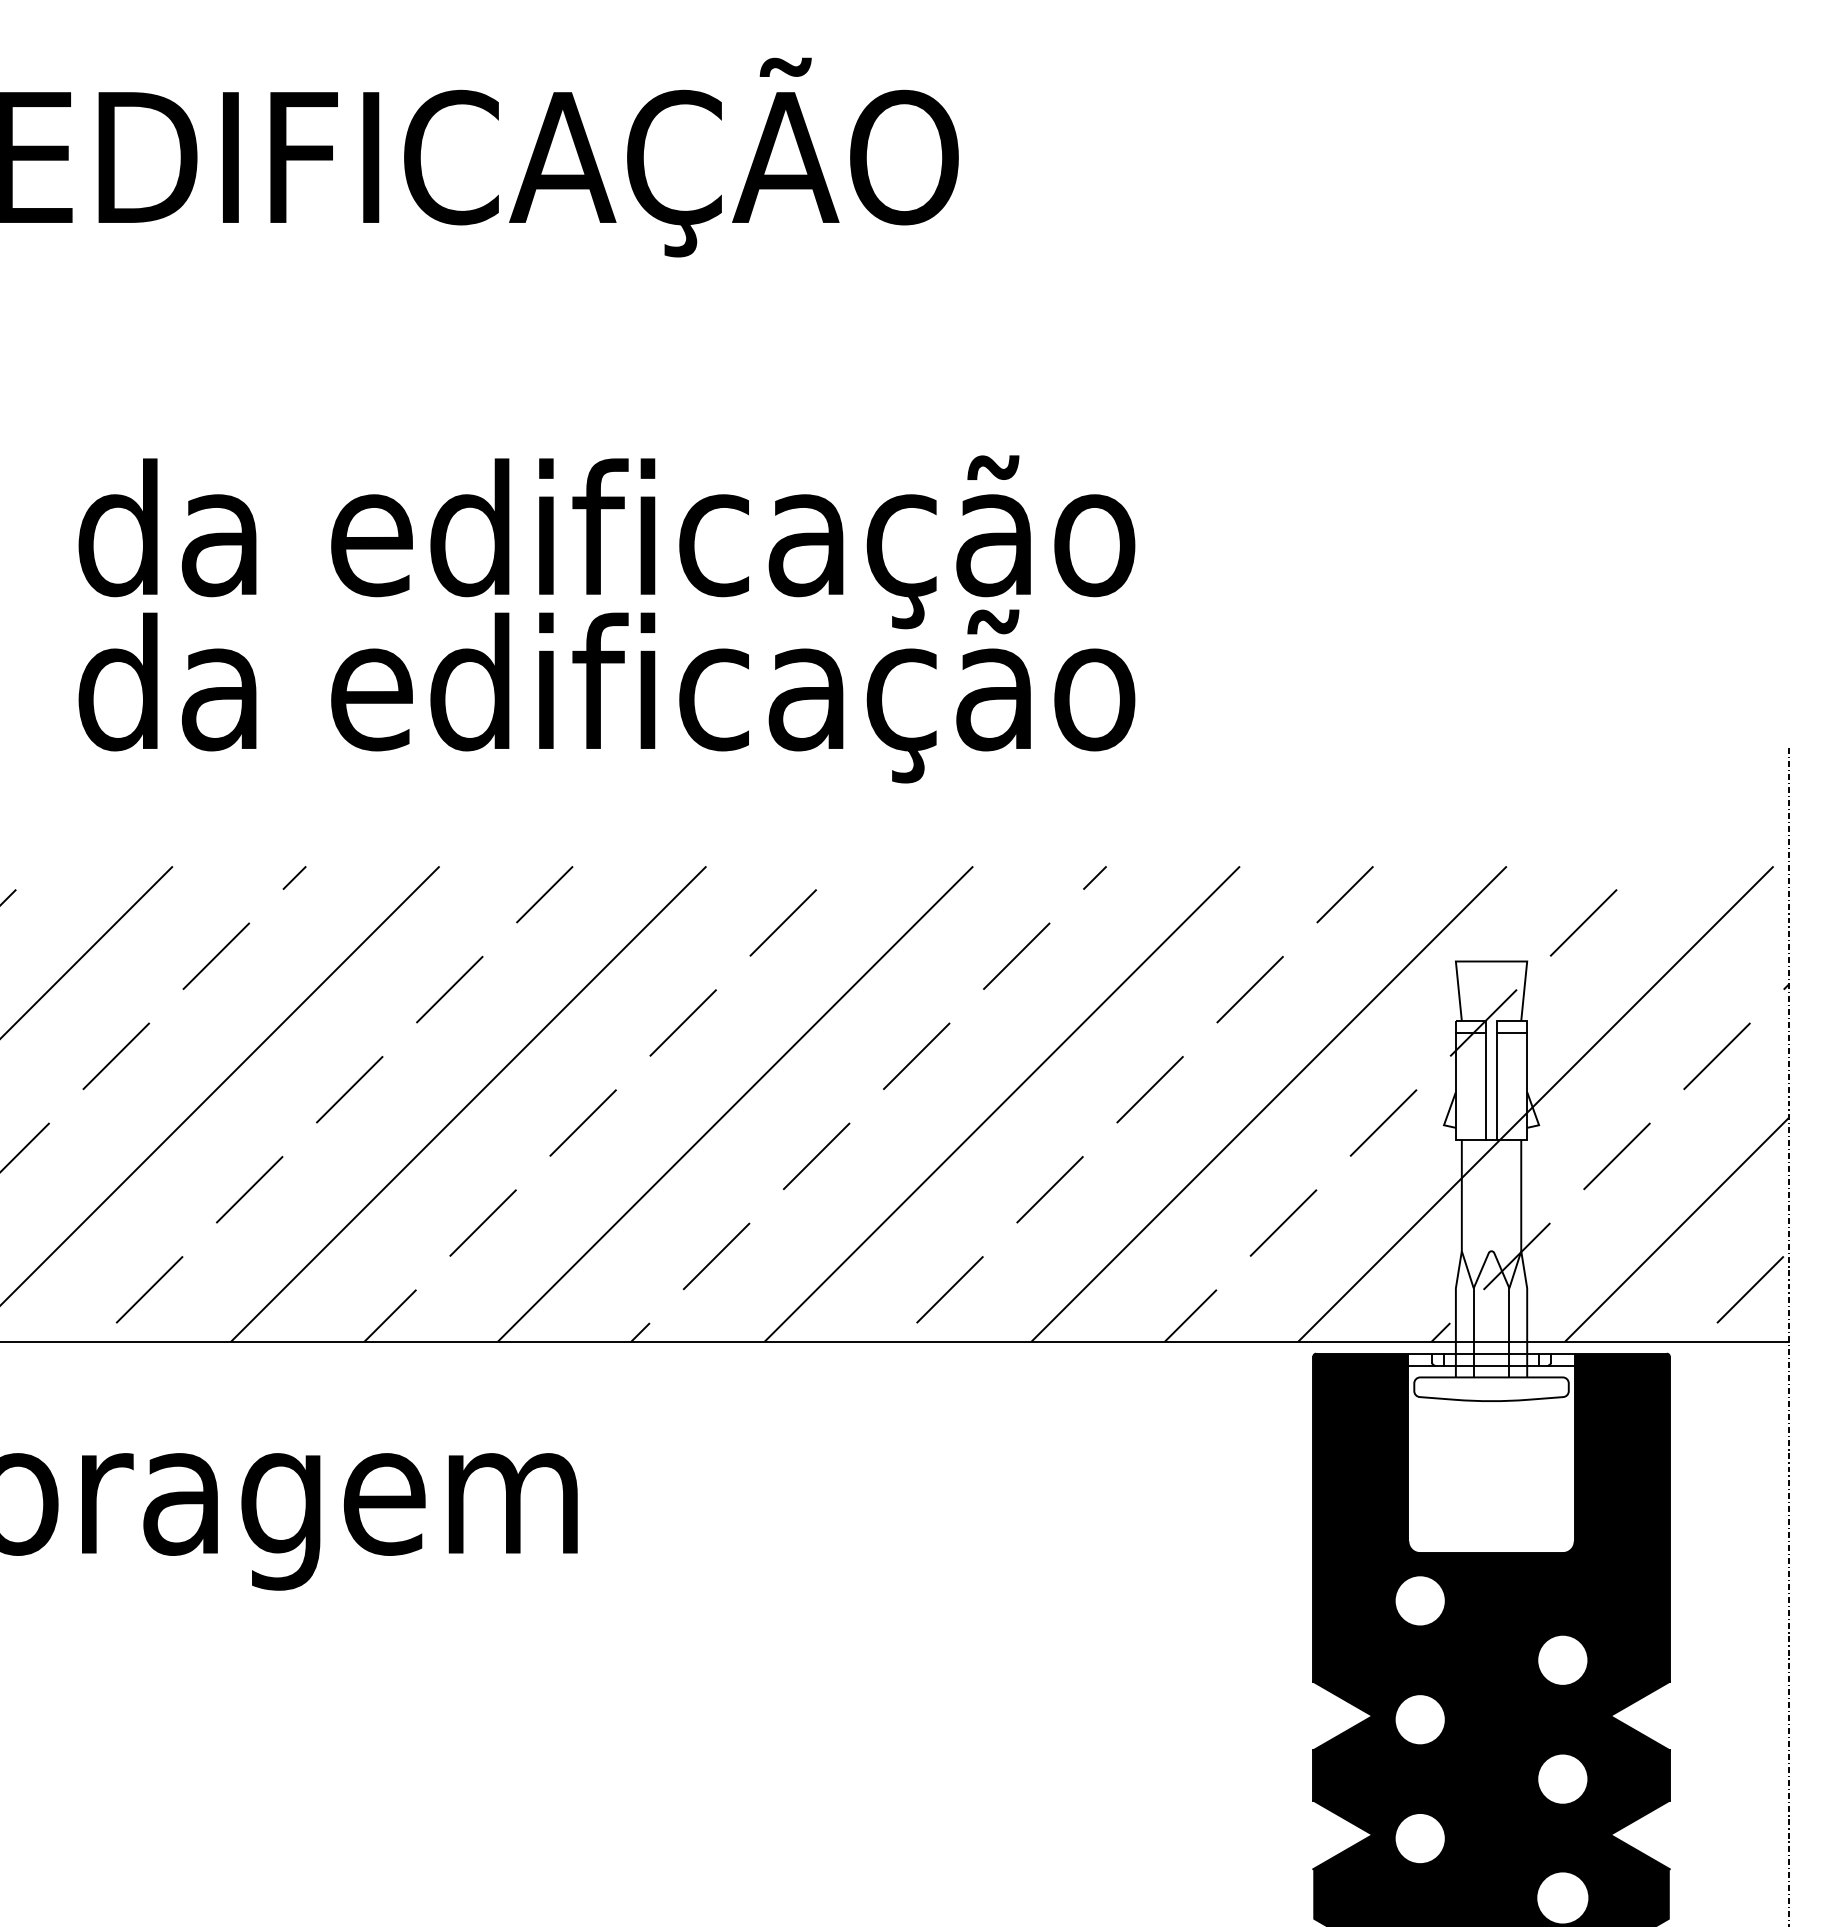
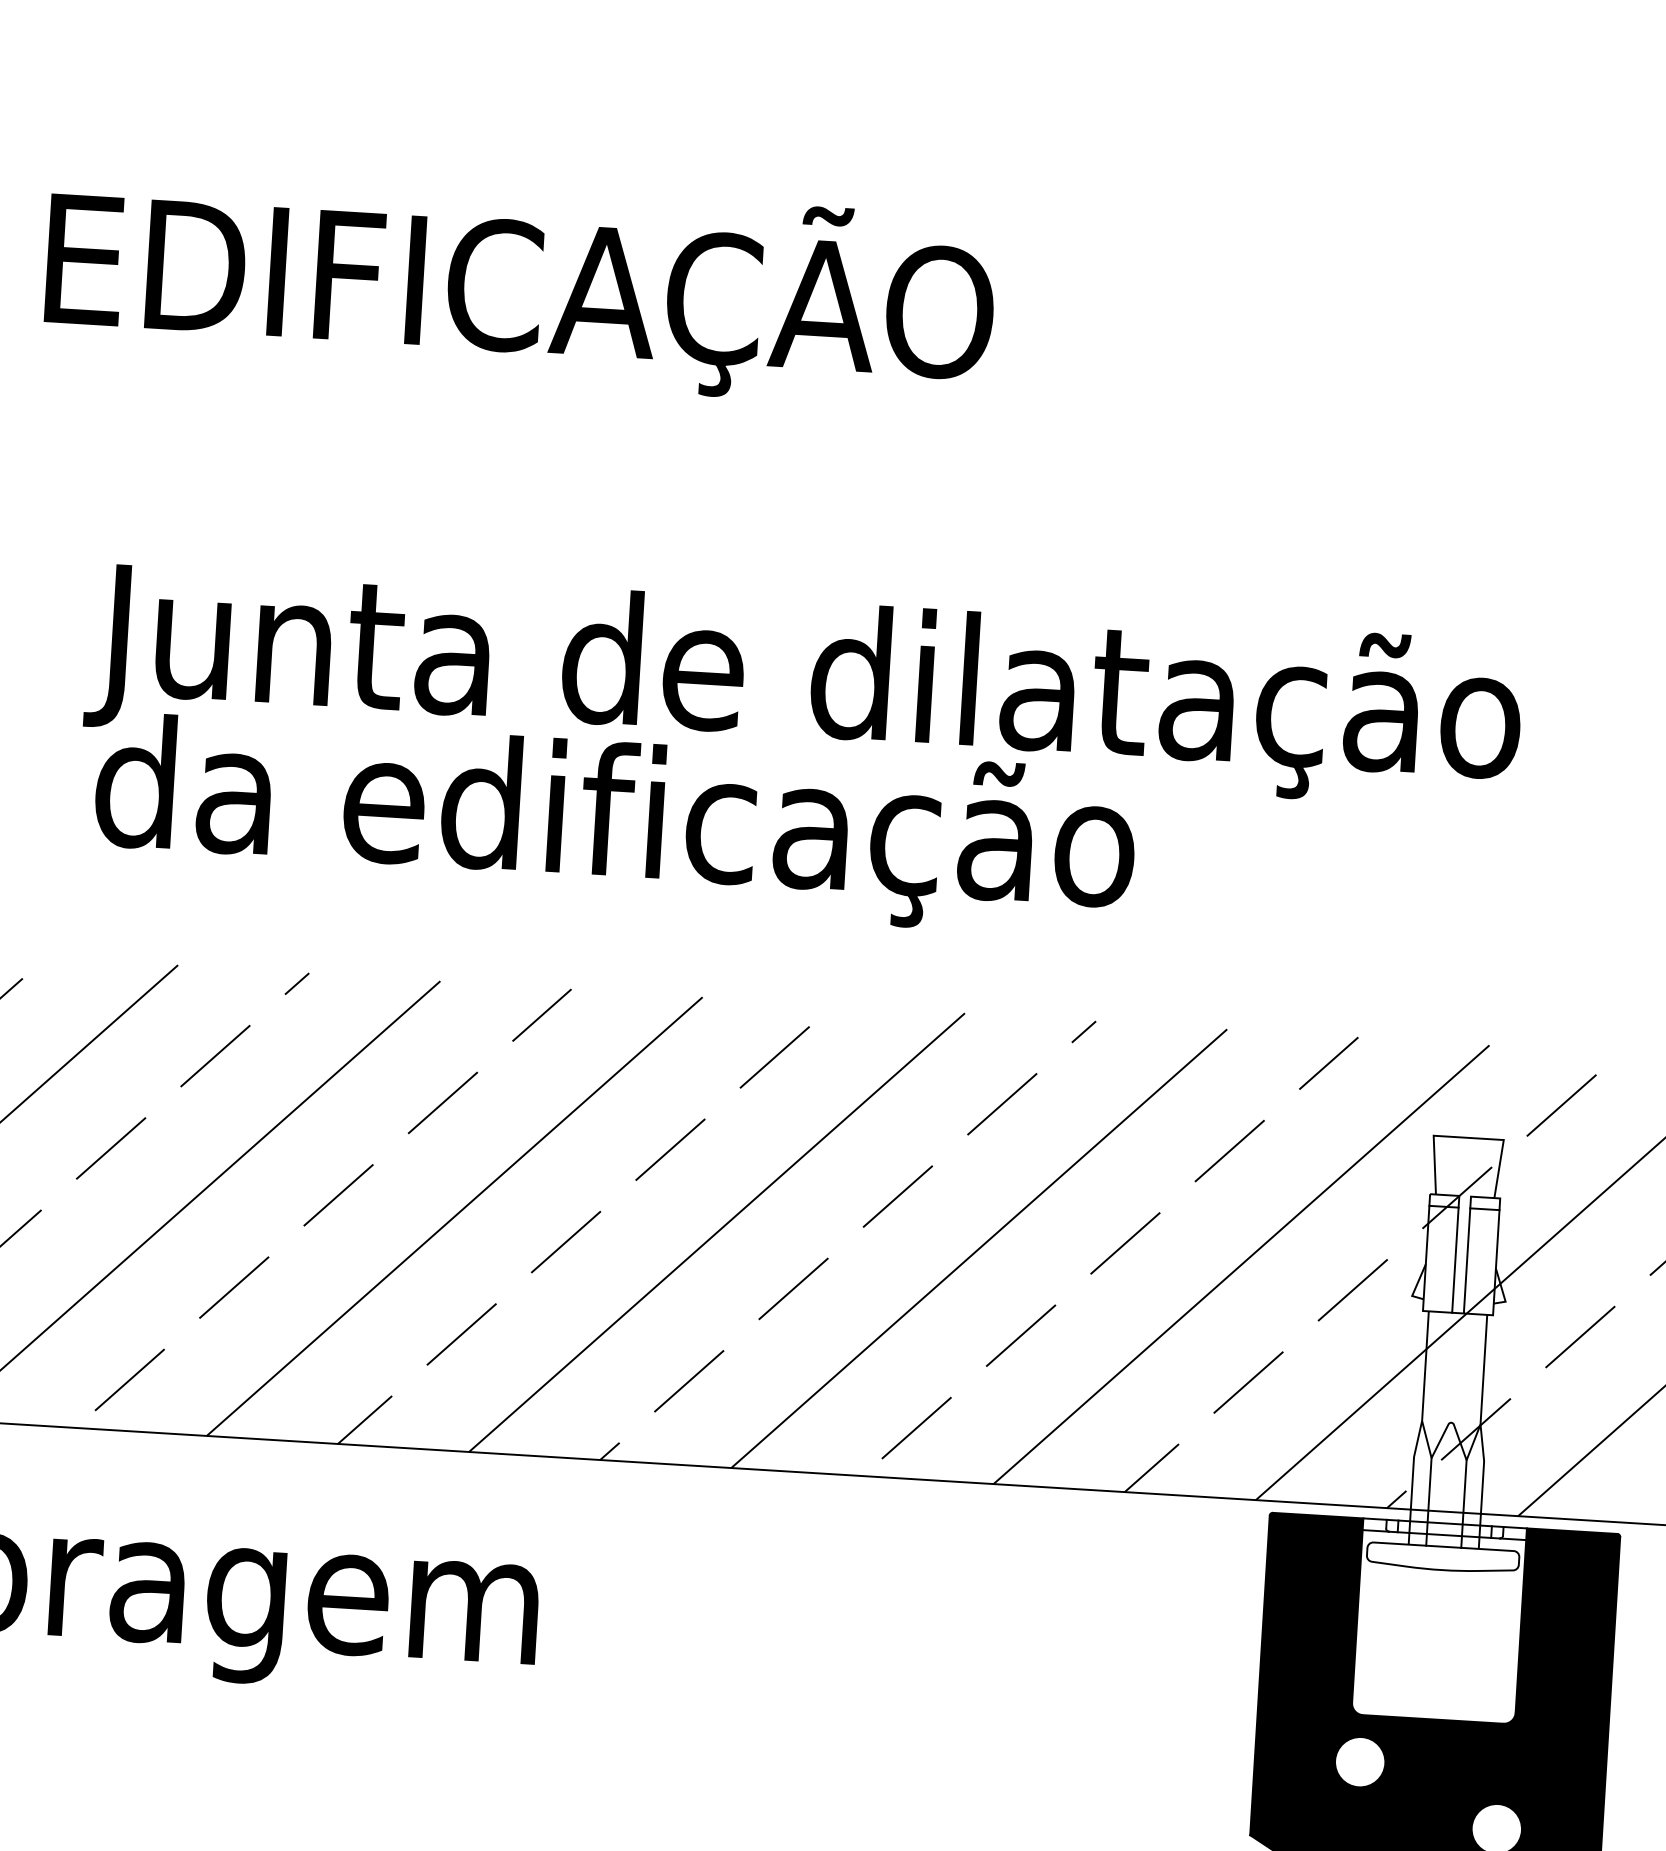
text: (789, 542) -> (803, 683), da edificação -> Junta de dilatação

